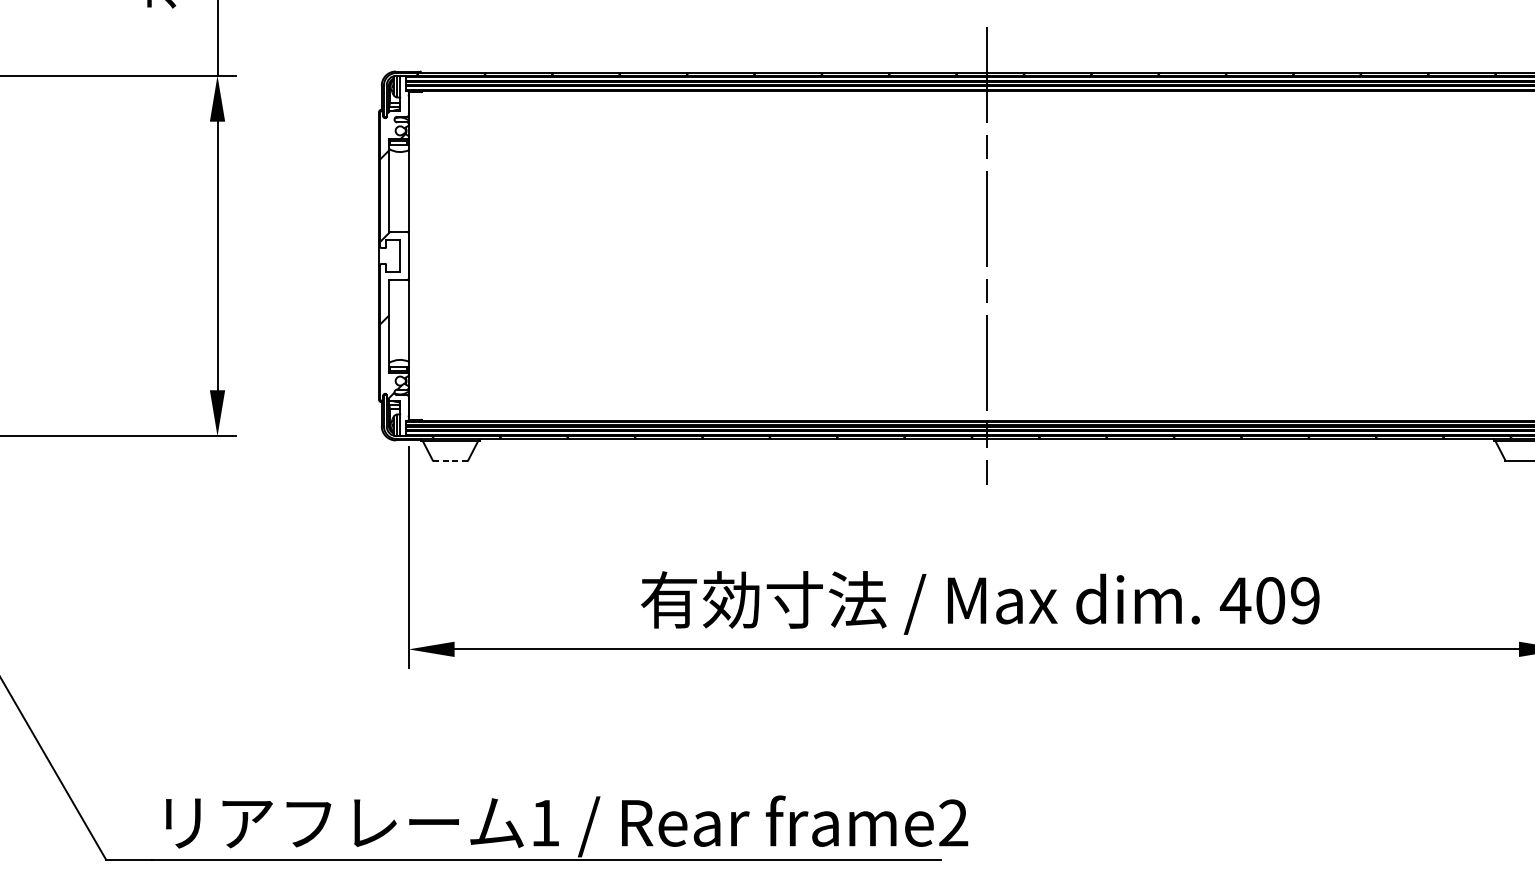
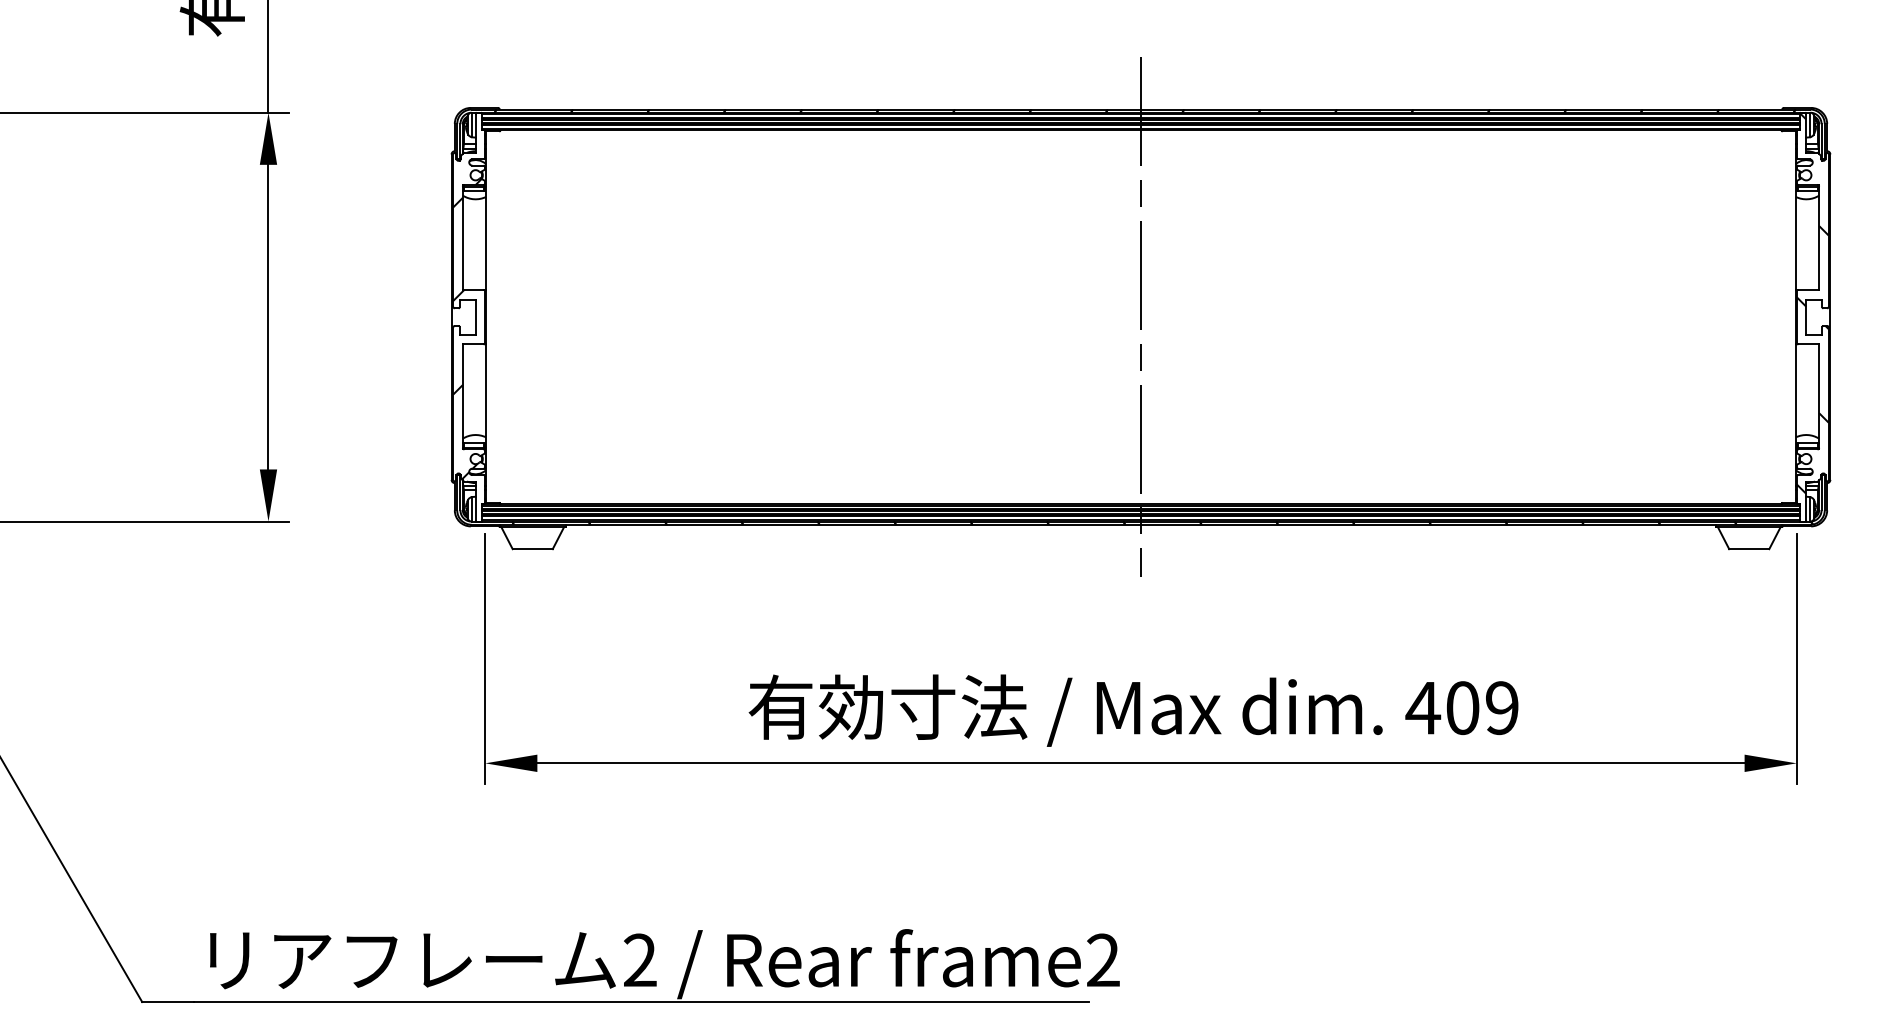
line: (451, 460) -> (533, 549), dashed -> solid
text: (545, 822) -> (640, 959), 1 -> 2

